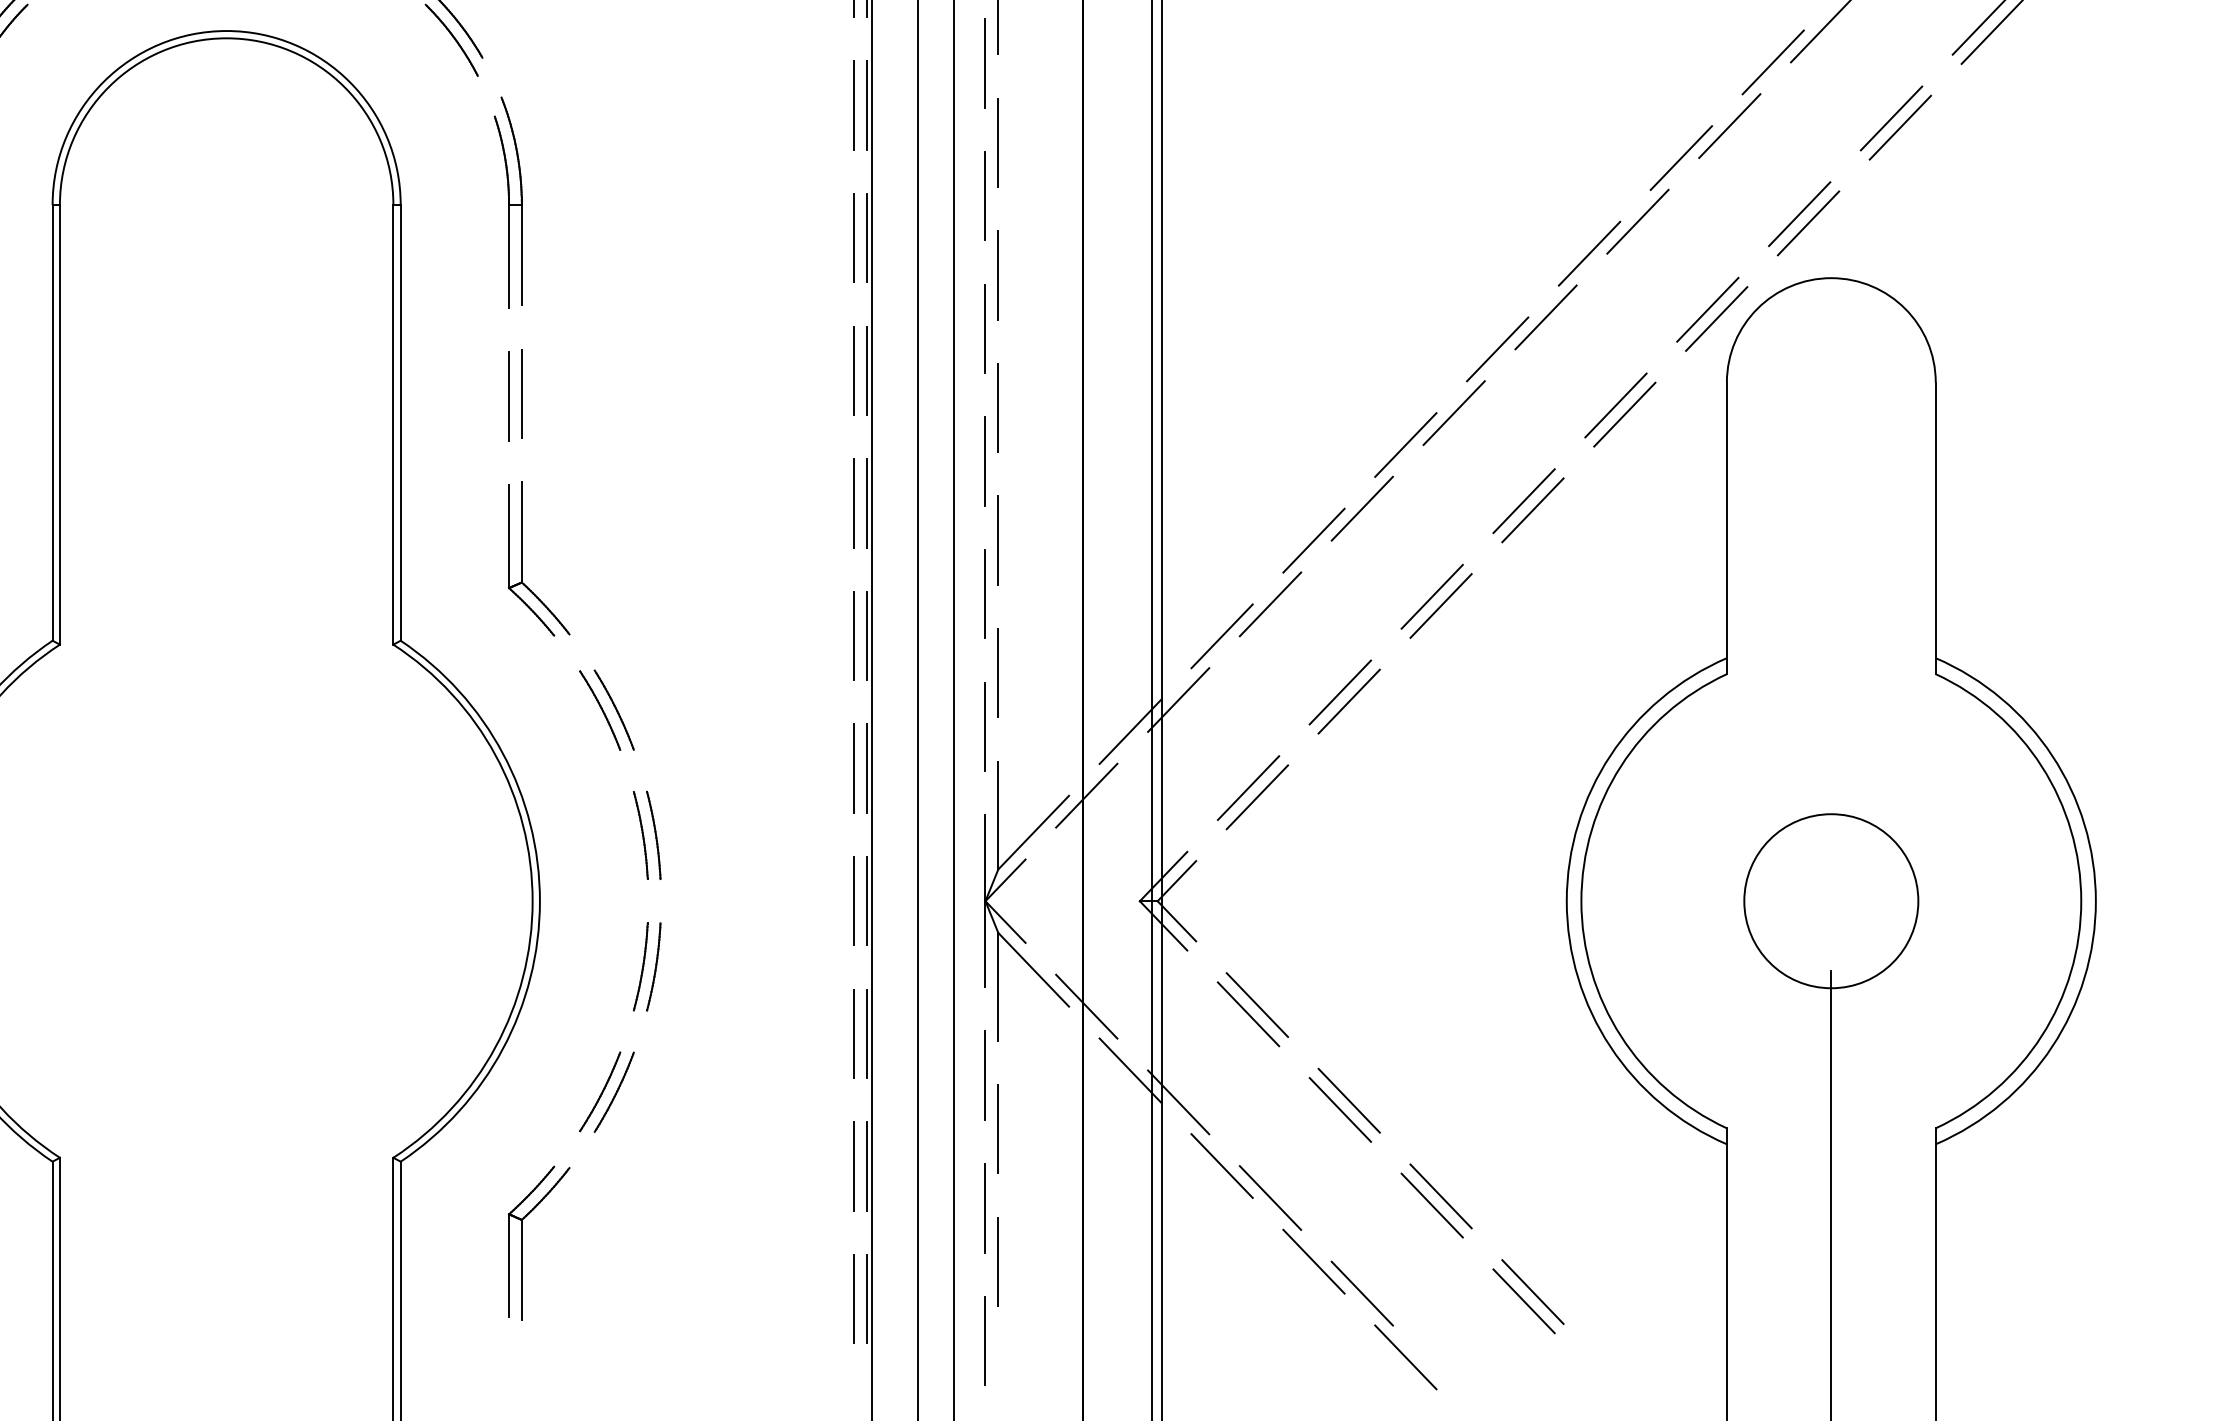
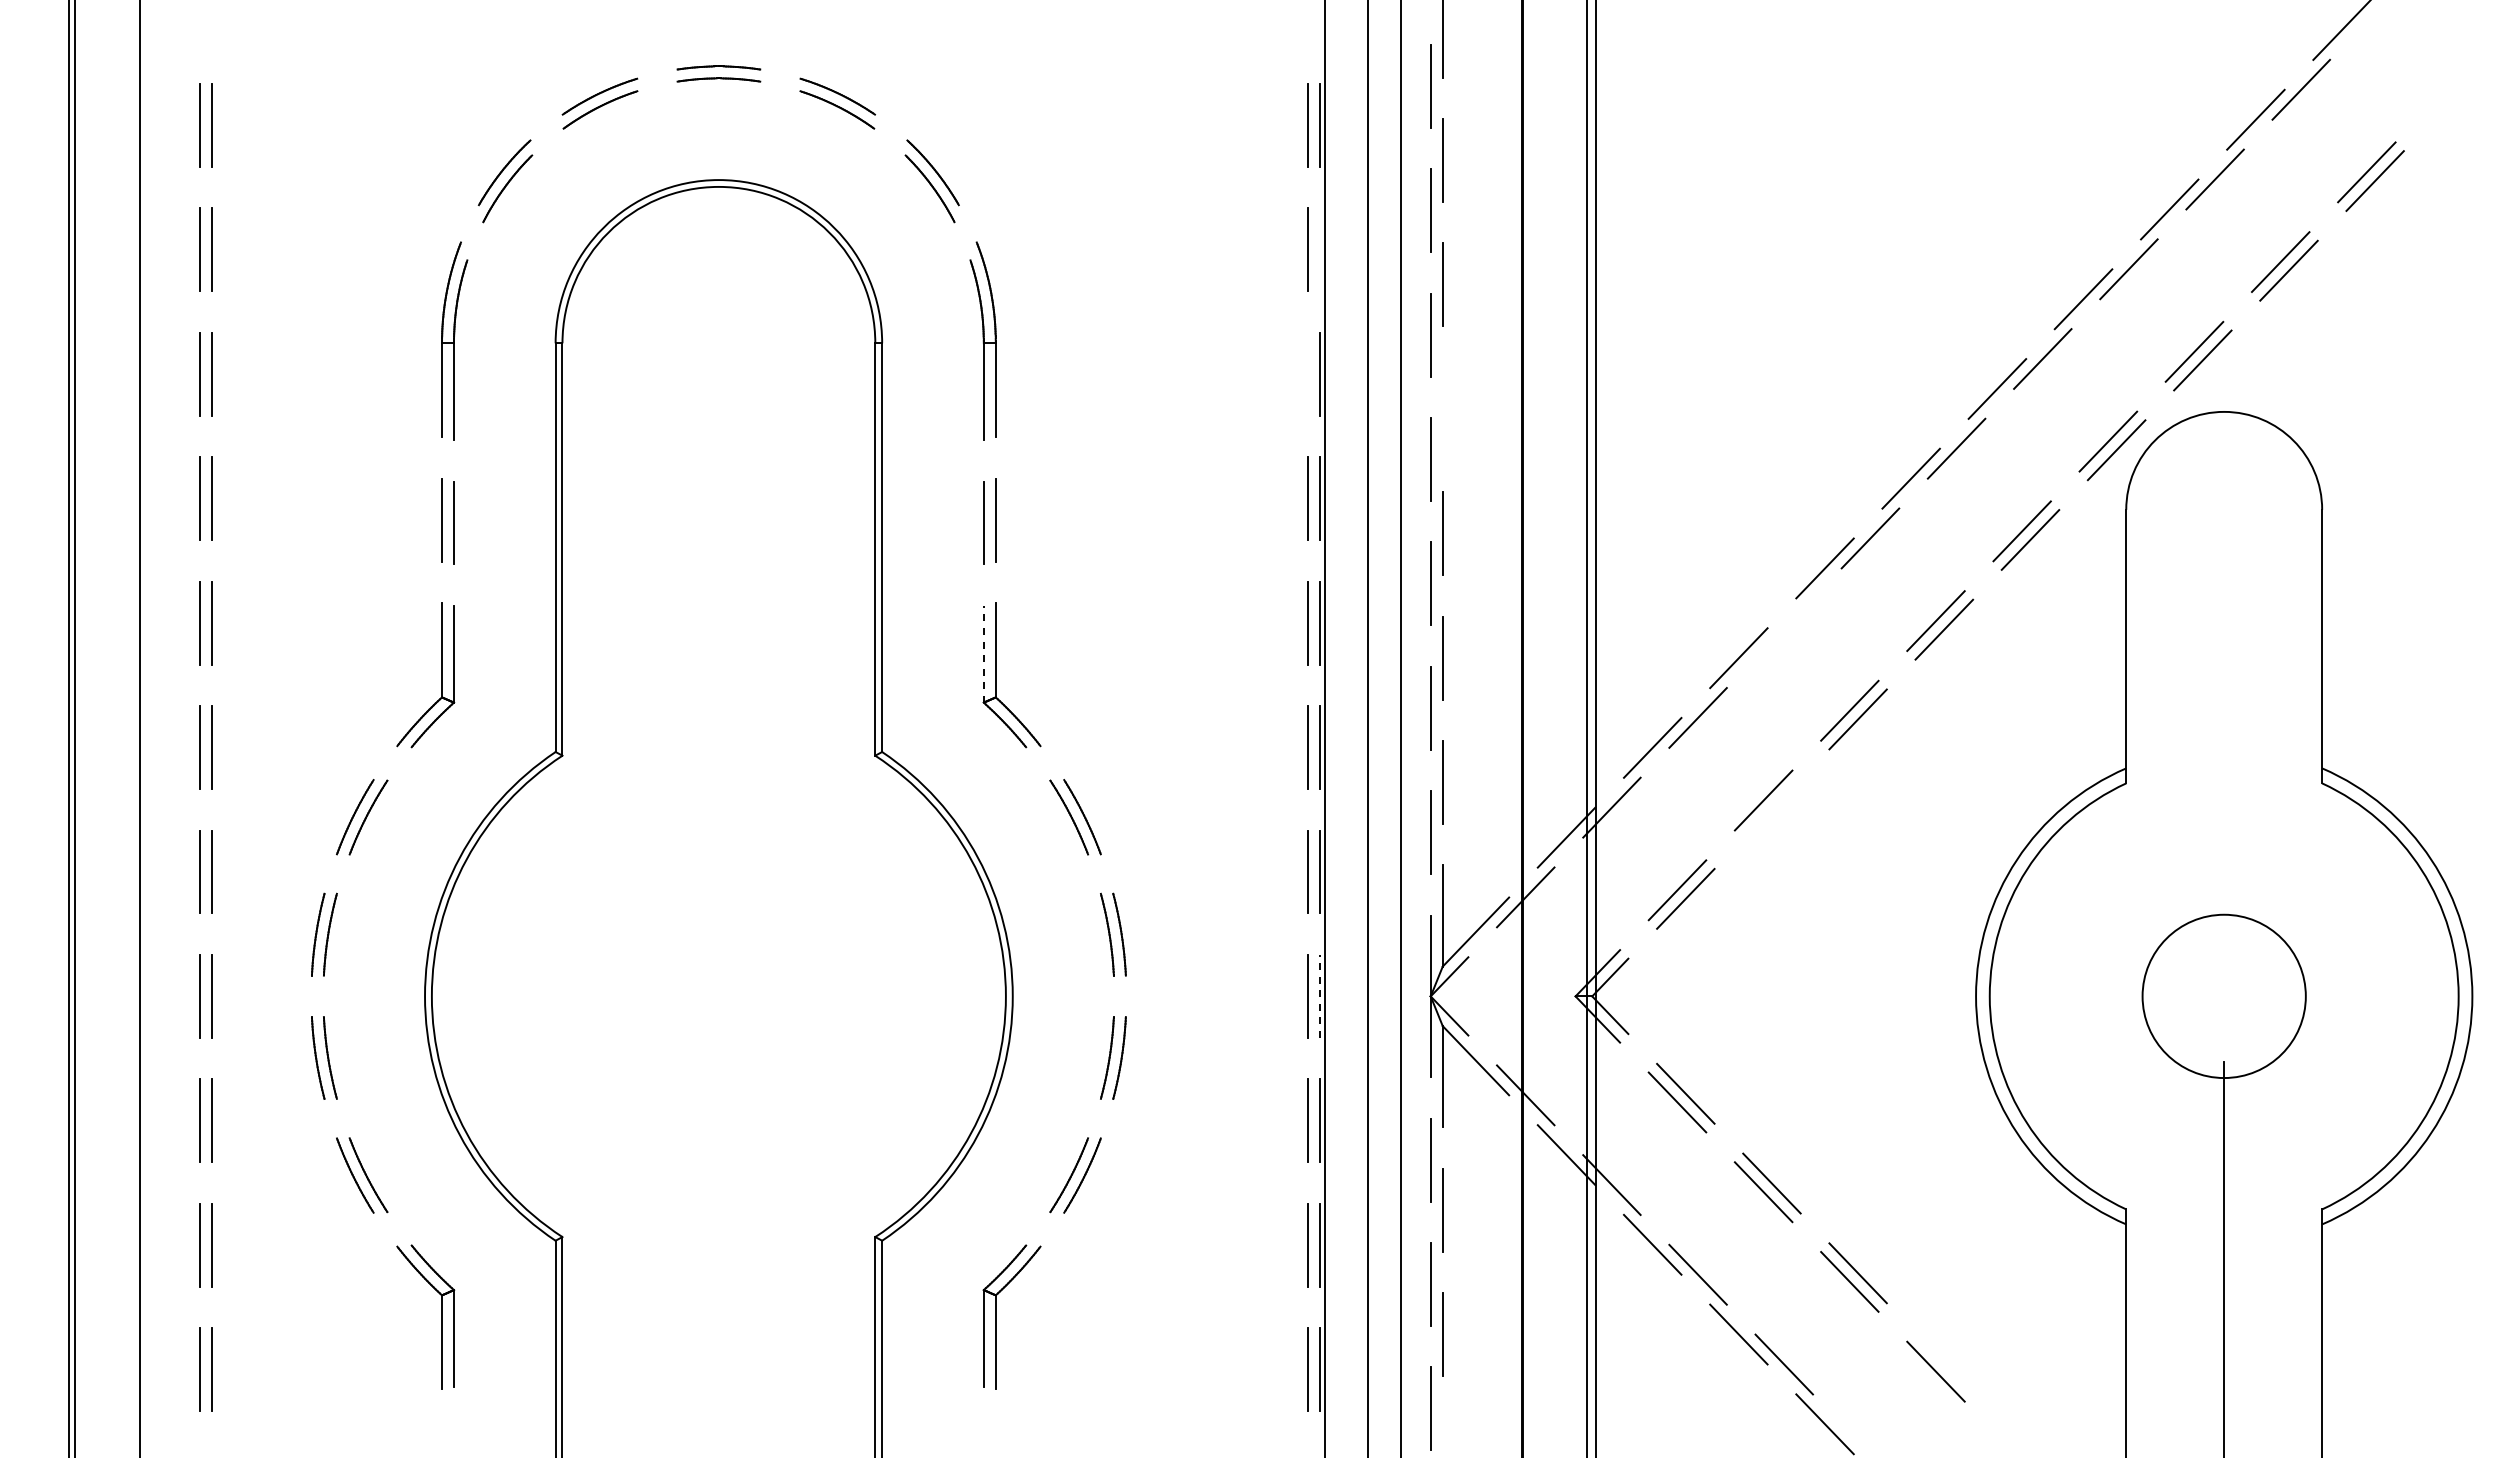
line: (866, 105) -> (1319, 249), removed
line: (854, 237) -> (1307, 373), removed
line: (998, 274) -> (1442, 408), removed
line: (1361, 509) -> (1783, 628), removed
line: (508, 535) -> (983, 653), solid -> dashed
line: (1348, 702) -> (1771, 809), removed
line: (866, 900) -> (1319, 995), solid -> dashed
line: (1533, 1291) -> (1944, 1362), removed

